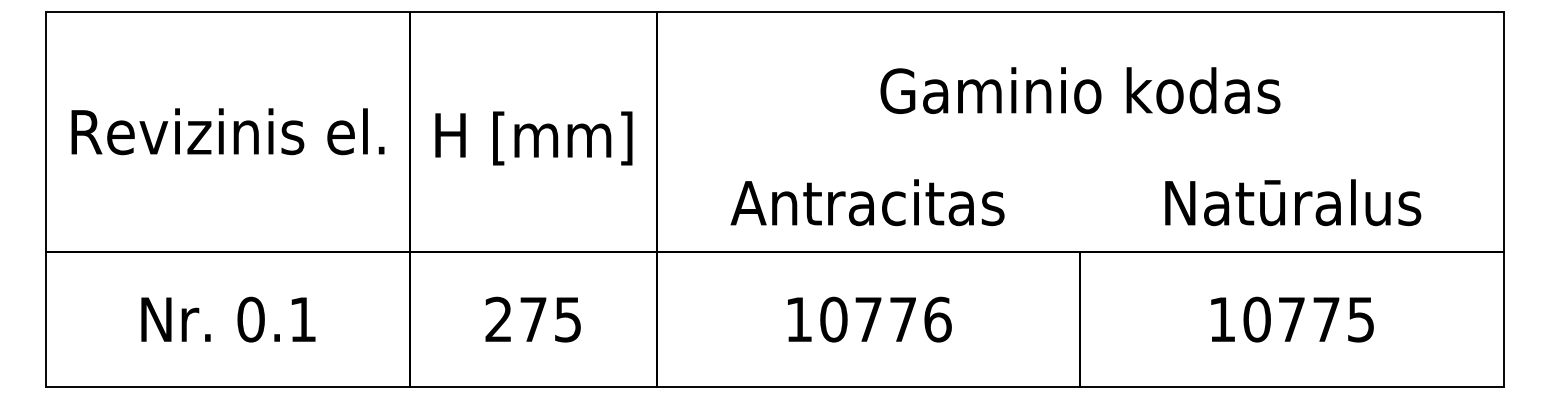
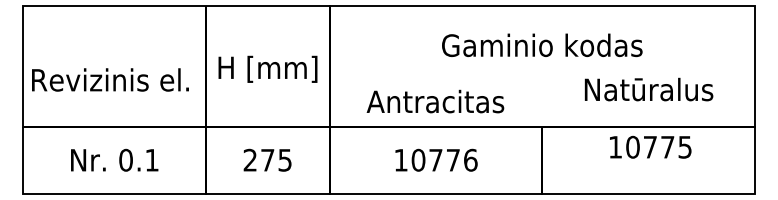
text: (228, 130) -> (110, 79), moved
text: (1292, 202) -> (648, 89), moved
text: (1292, 318) -> (650, 146), moved

